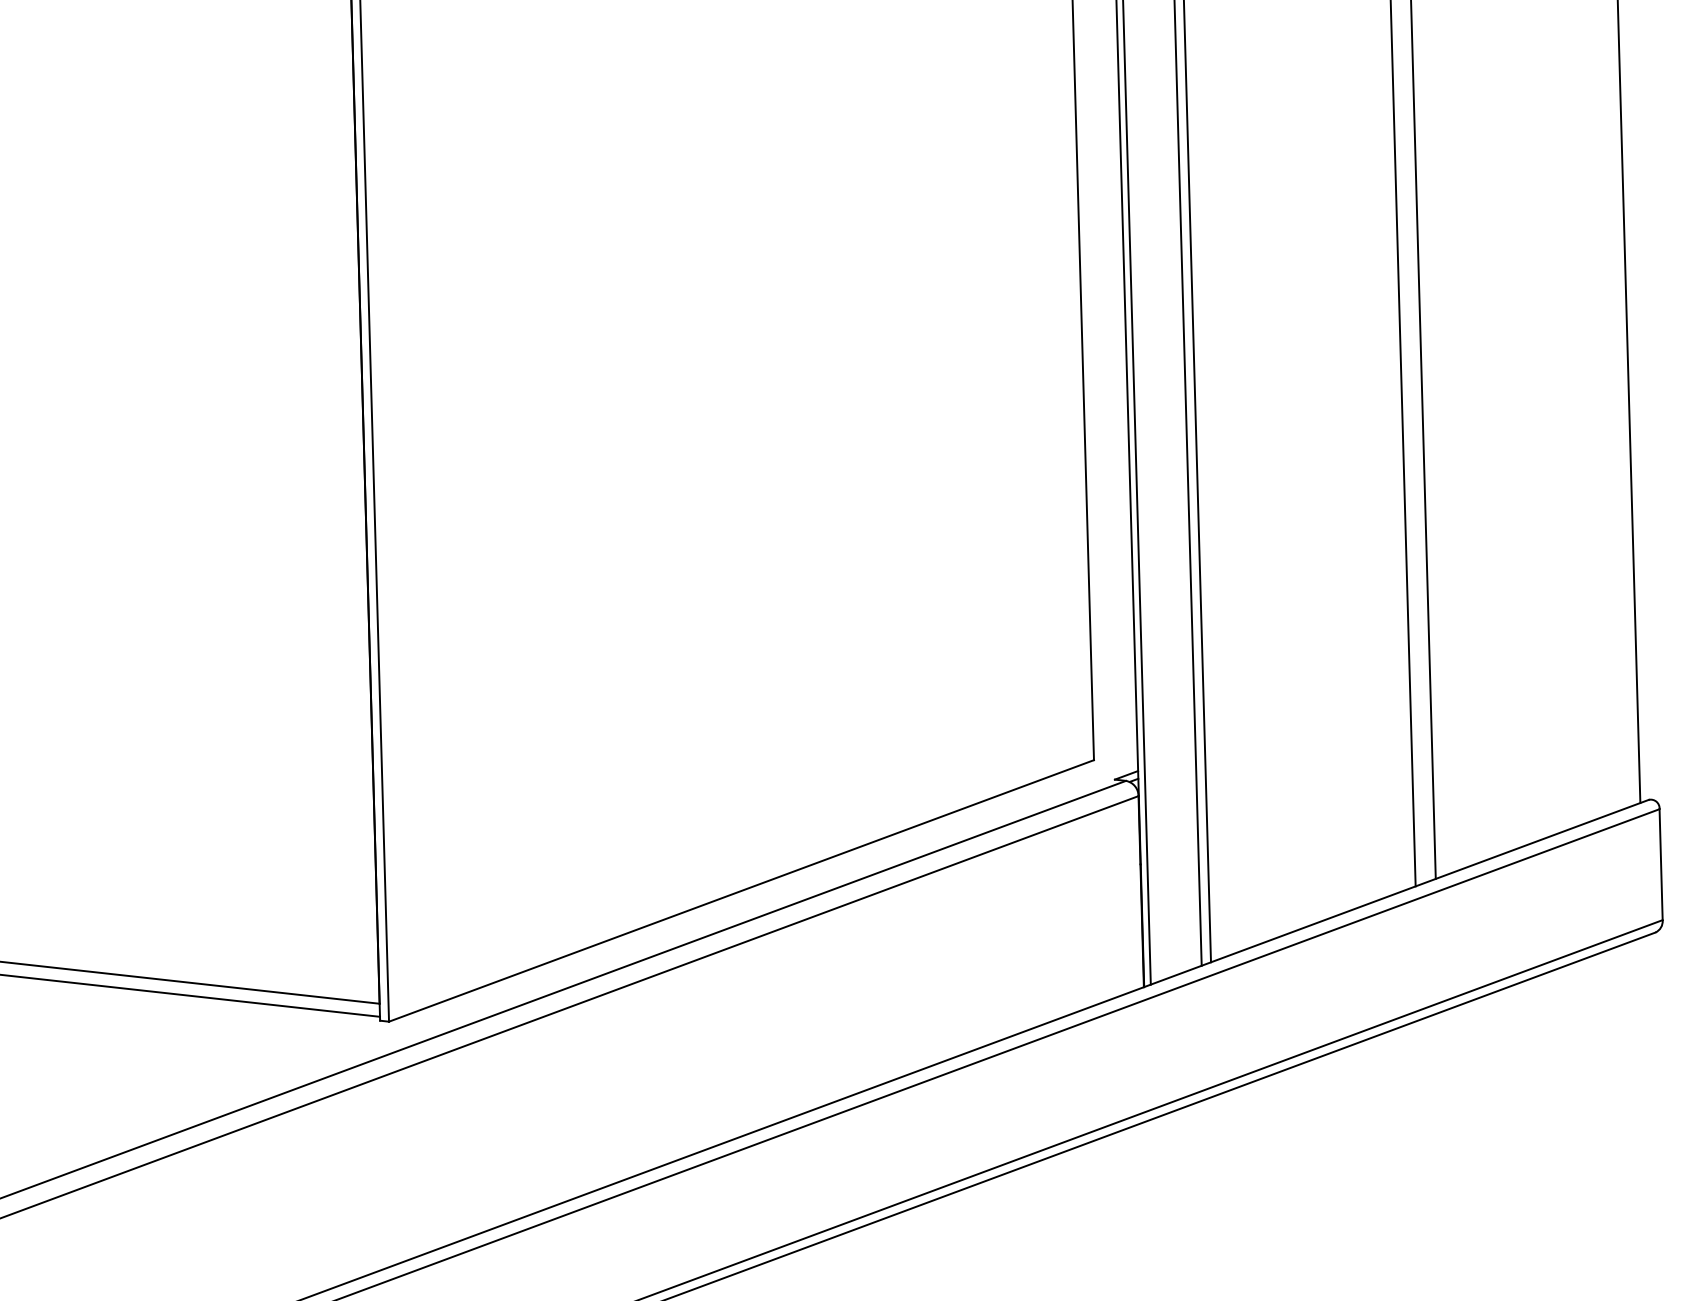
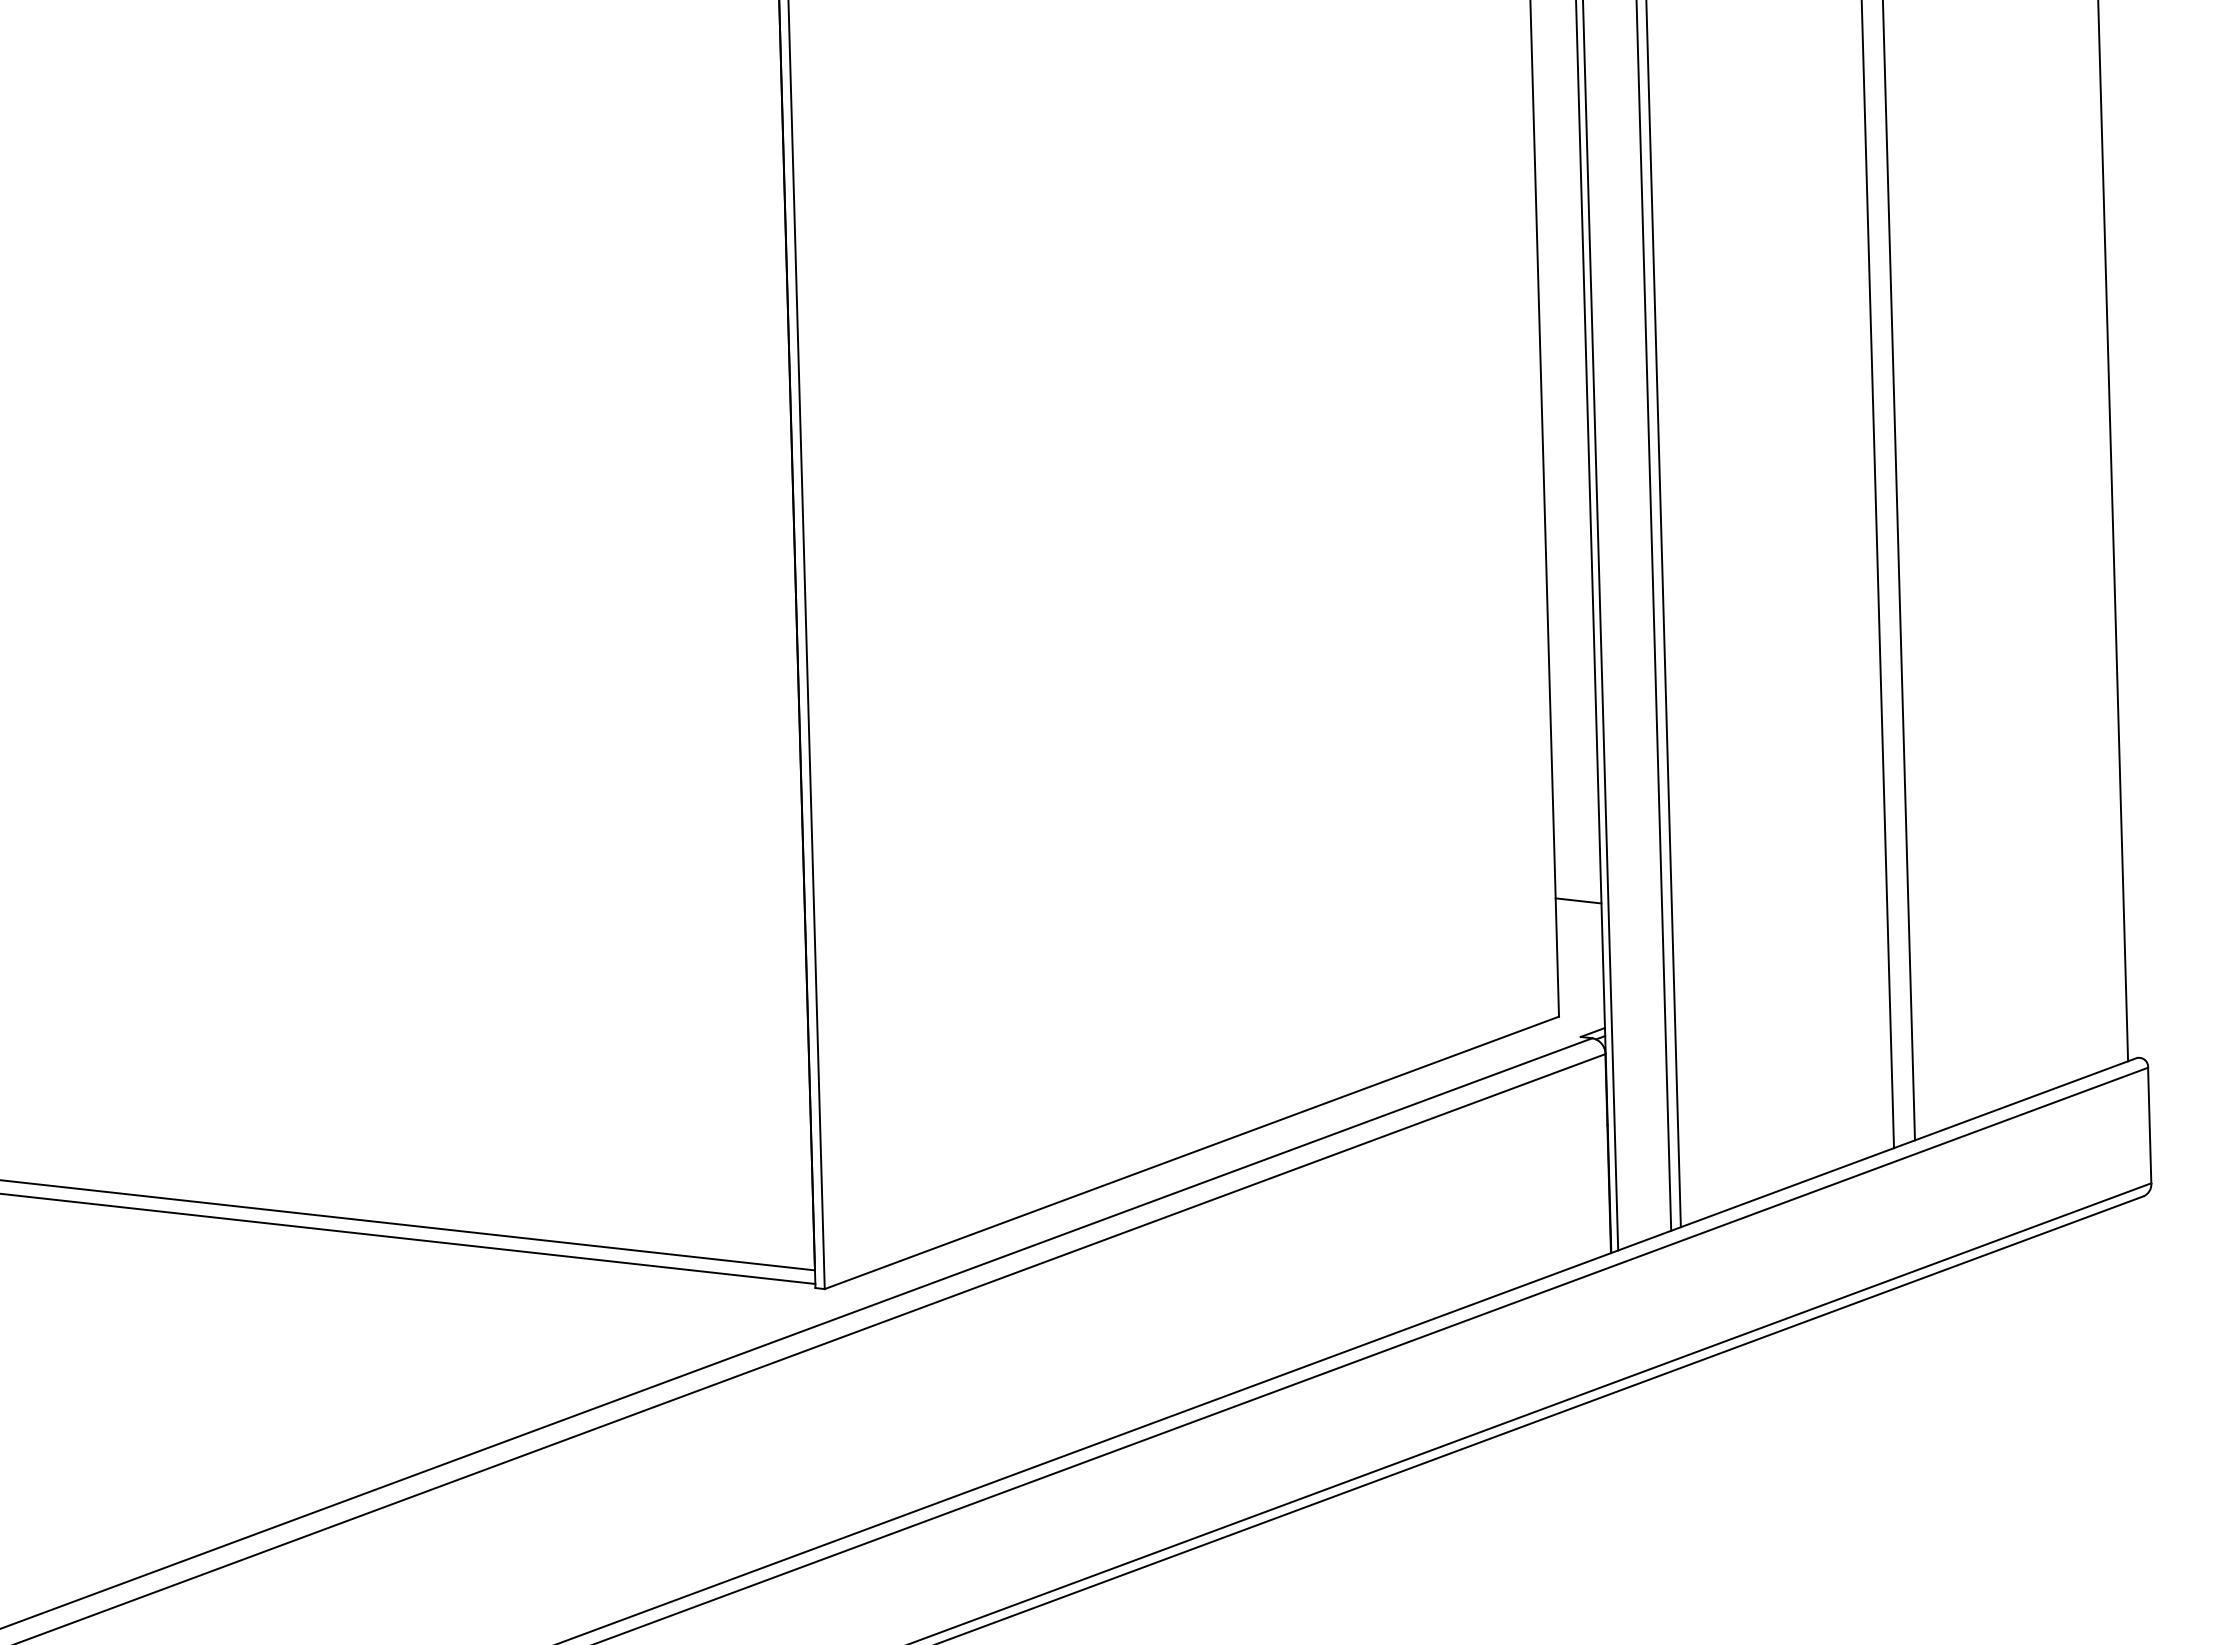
line: (1112, 648) -> (1578, 900), added

